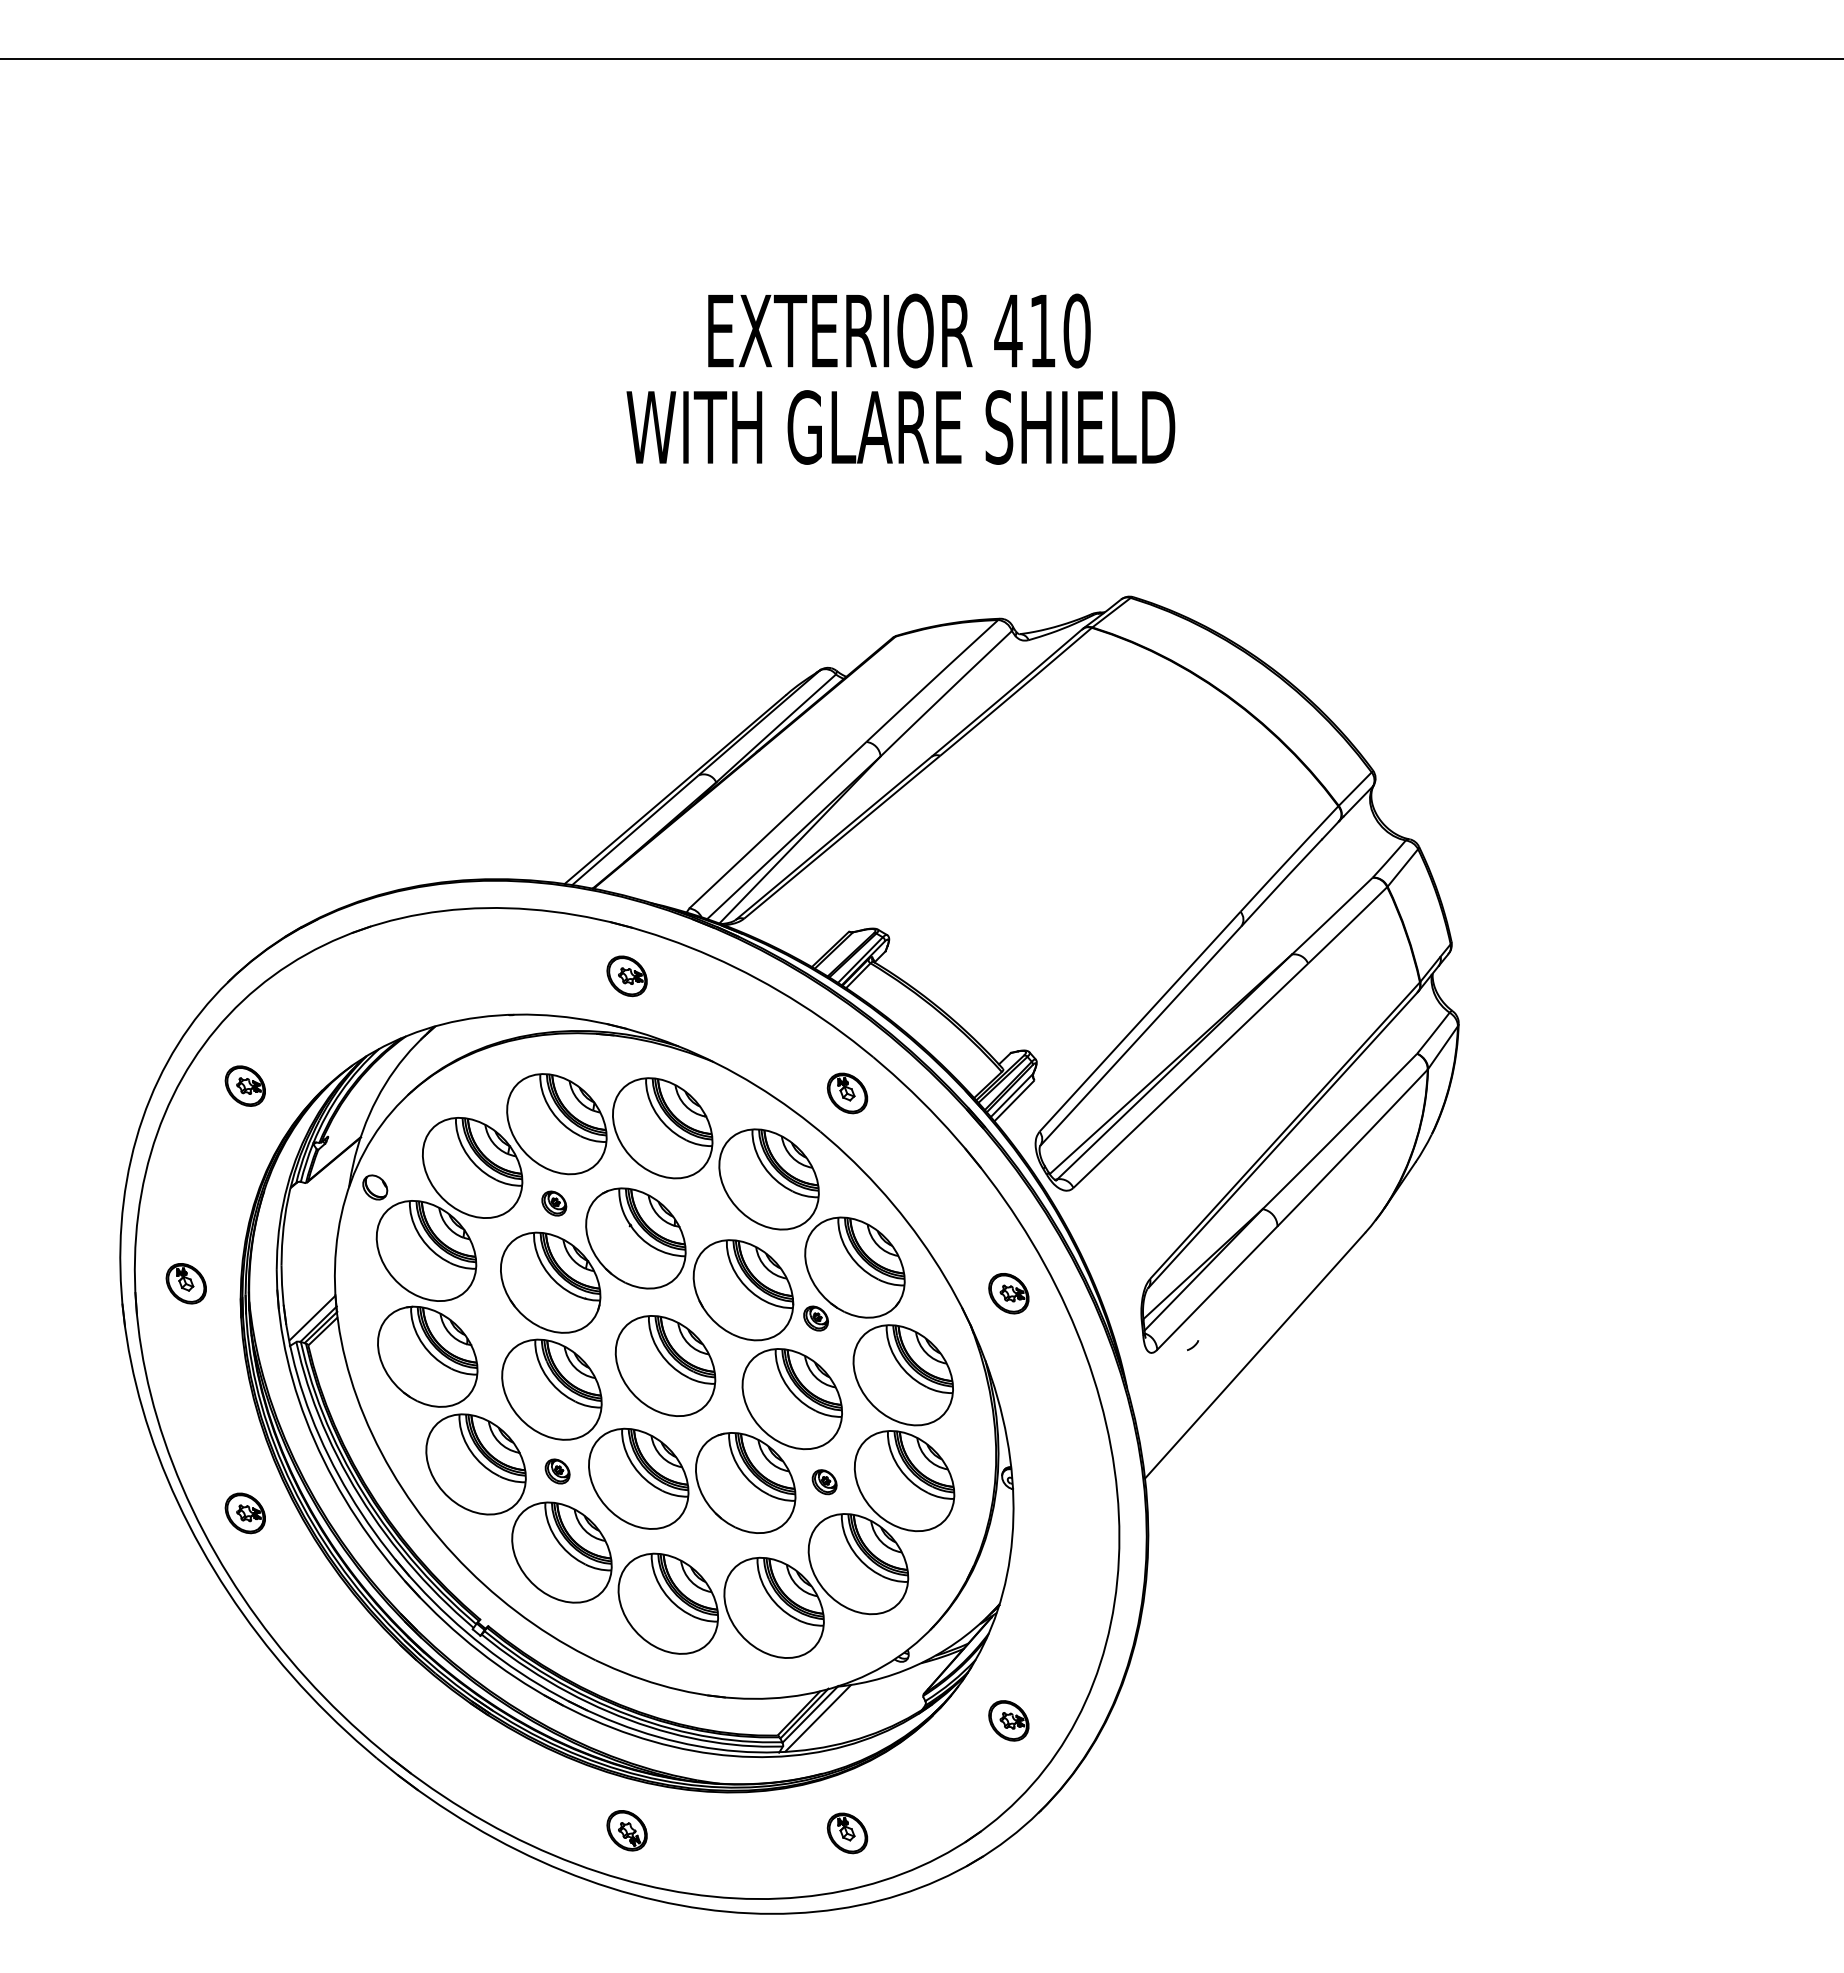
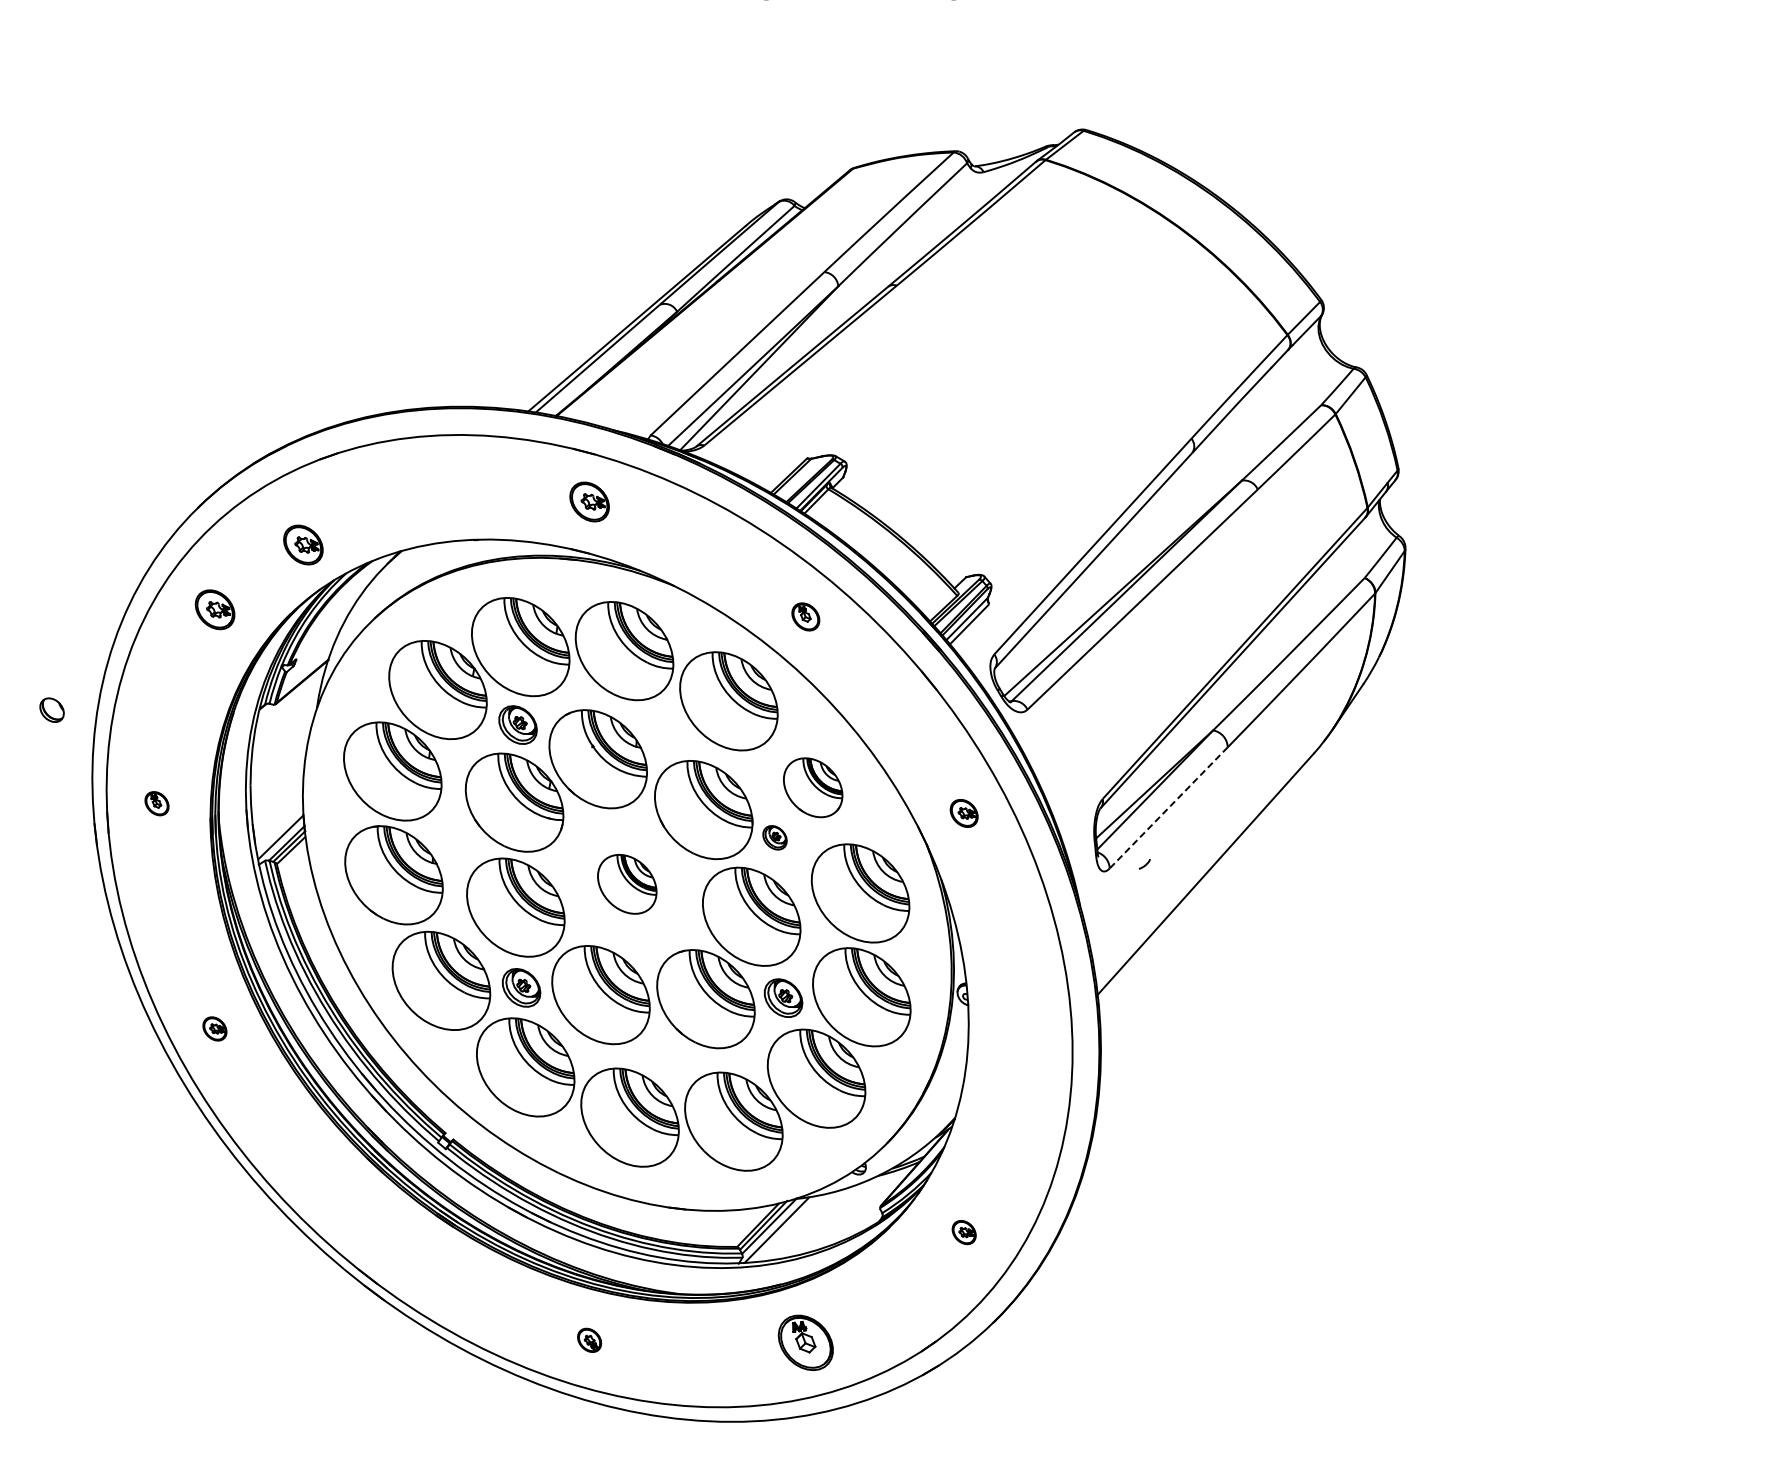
part: (334, 1019) -> (302, 544), added
part: (847, 1093) -> (805, 616), size x0.7
part: (375, 1187) -> (52, 710), moved
part: (554, 1203) -> (518, 724), size x1.6
part: (854, 1267) -> (812, 787), size x0.6
part: (185, 1283) -> (156, 803), size x0.6
line: (1217, 1288) -> (1168, 808), solid -> dashed
part: (1008, 1293) -> (963, 813), size x0.7
part: (665, 1365) -> (627, 883), size x0.6
part: (557, 1471) -> (521, 987), size x1.6
part: (824, 1482) -> (783, 998), size x1.6
part: (244, 1513) -> (214, 1029), size x0.6
part: (1008, 1720) -> (963, 1232), size x0.6
part: (626, 1830) -> (589, 1340), size x0.6
part: (847, 1833) -> (805, 1343), size x1.4

